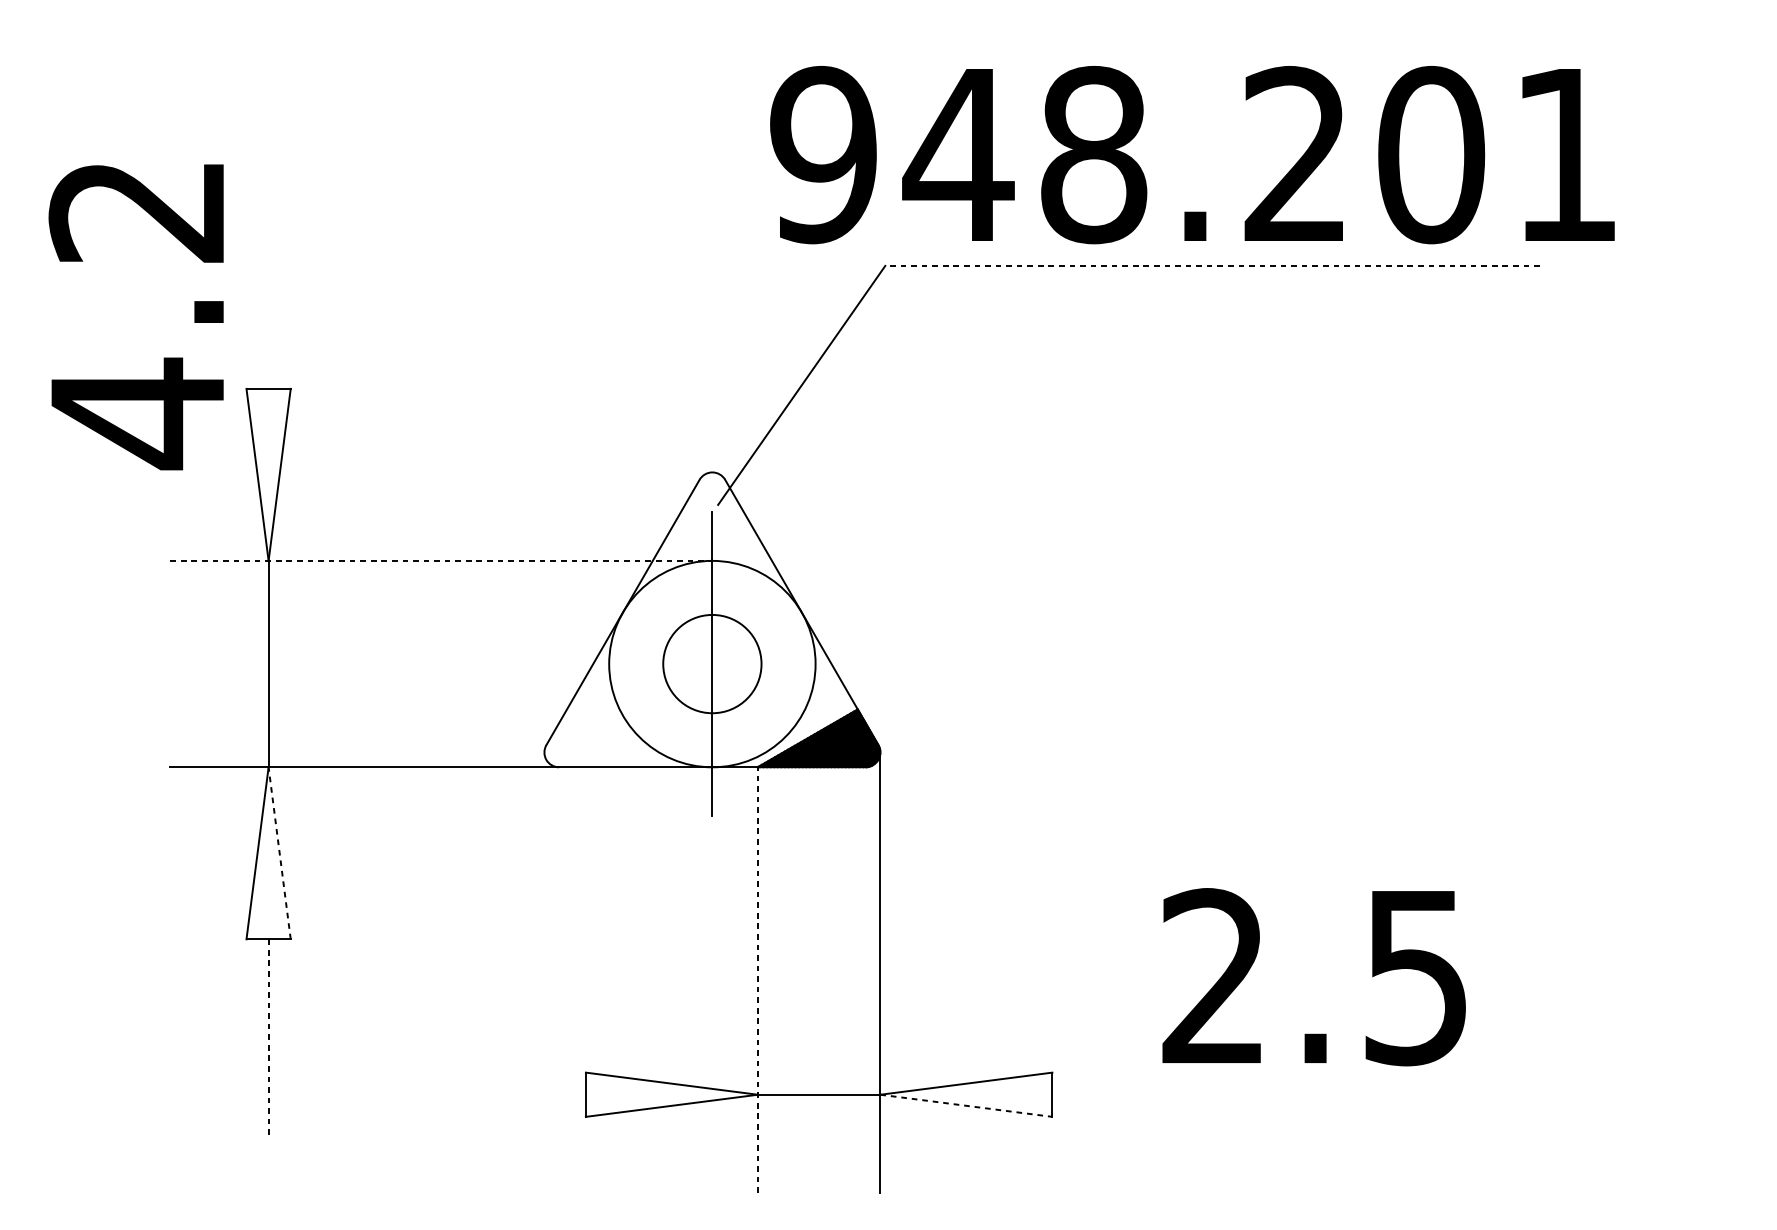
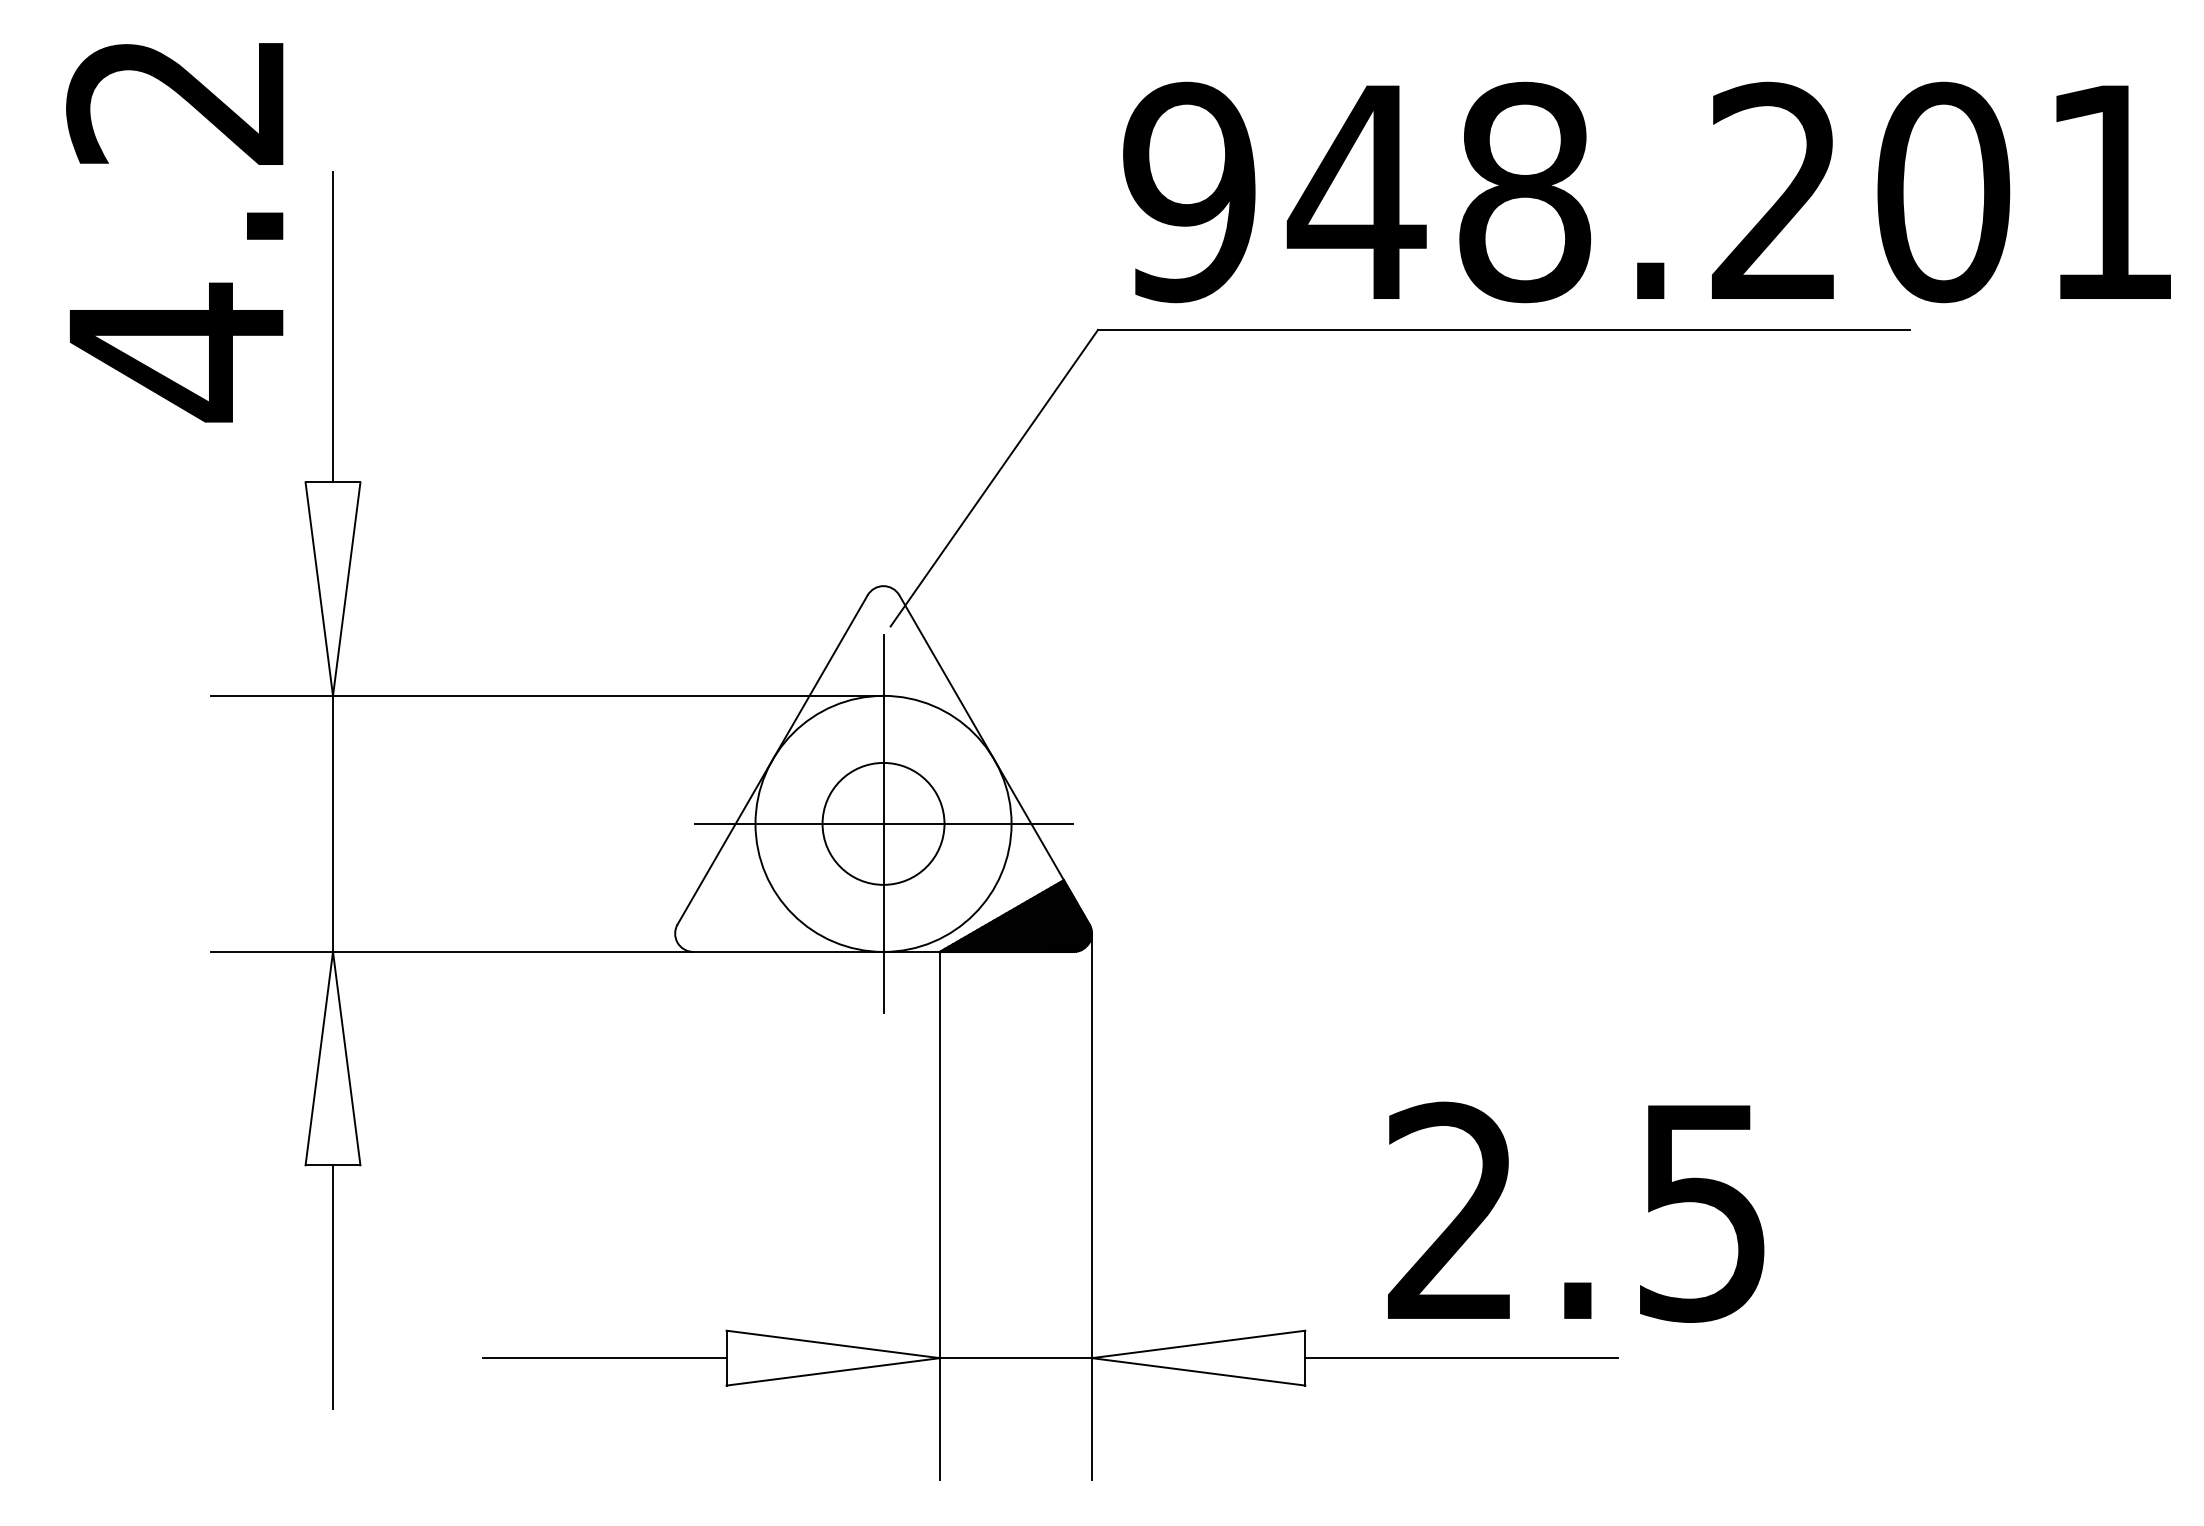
text: (1191, 155) -> (1646, 192), moved
line: (269, 263) -> (333, 327), added
line: (1212, 265) -> (1503, 329), dashed -> solid
text: (136, 317) -> (174, 232), moved
line: (441, 560) -> (547, 695), dashed -> solid
line: (712, 663) -> (883, 823), added
line: (279, 853) -> (346, 1058), dashed -> solid
text: (1314, 976) -> (1576, 1211), moved
line: (757, 979) -> (939, 1215), dashed -> solid
line: (269, 1037) -> (333, 1287), dashed -> solid
line: (487, 1095) -> (604, 1358), added
line: (1178, 1095) -> (1461, 1358), added
line: (966, 1105) -> (1198, 1371), dashed -> solid

